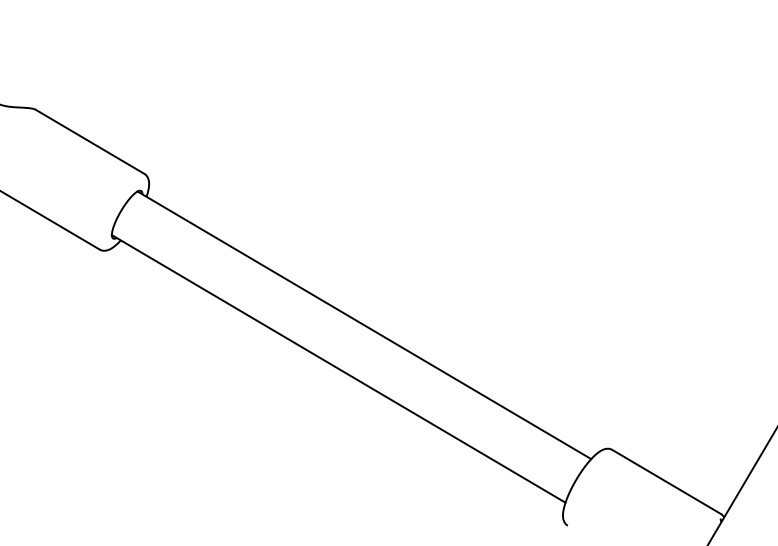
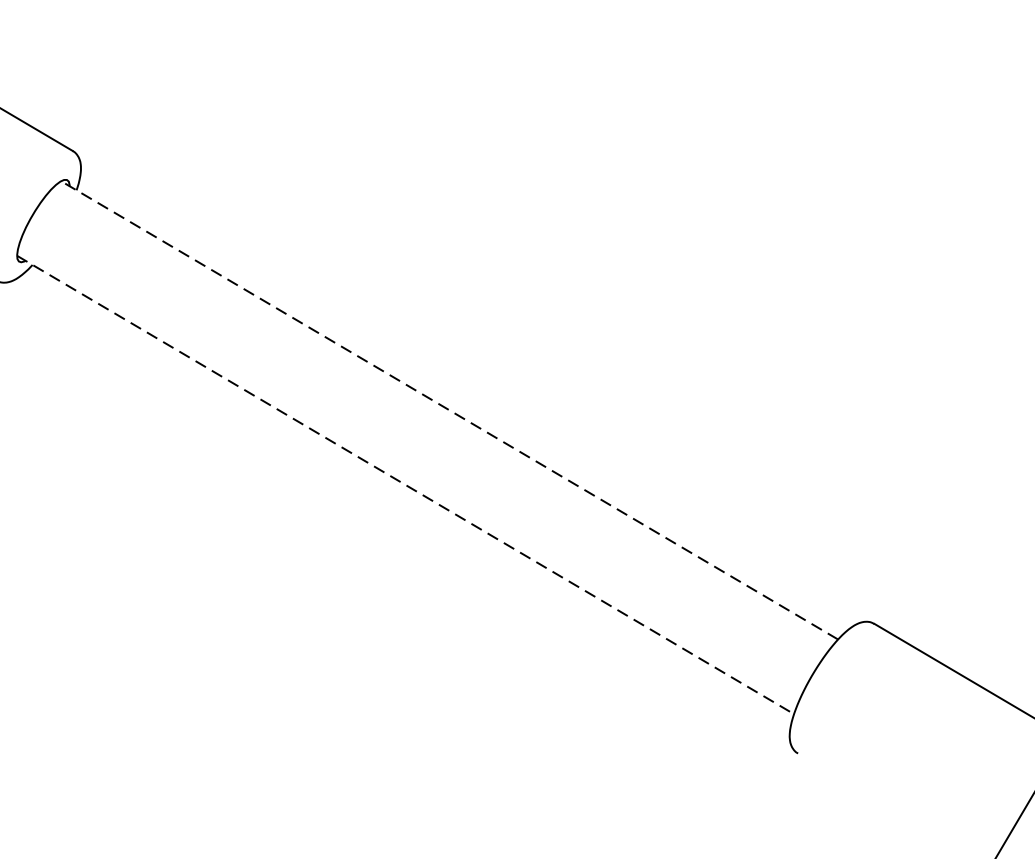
line: (363, 325) -> (448, 410), solid -> dashed
line: (339, 369) -> (406, 486), solid -> dashed

